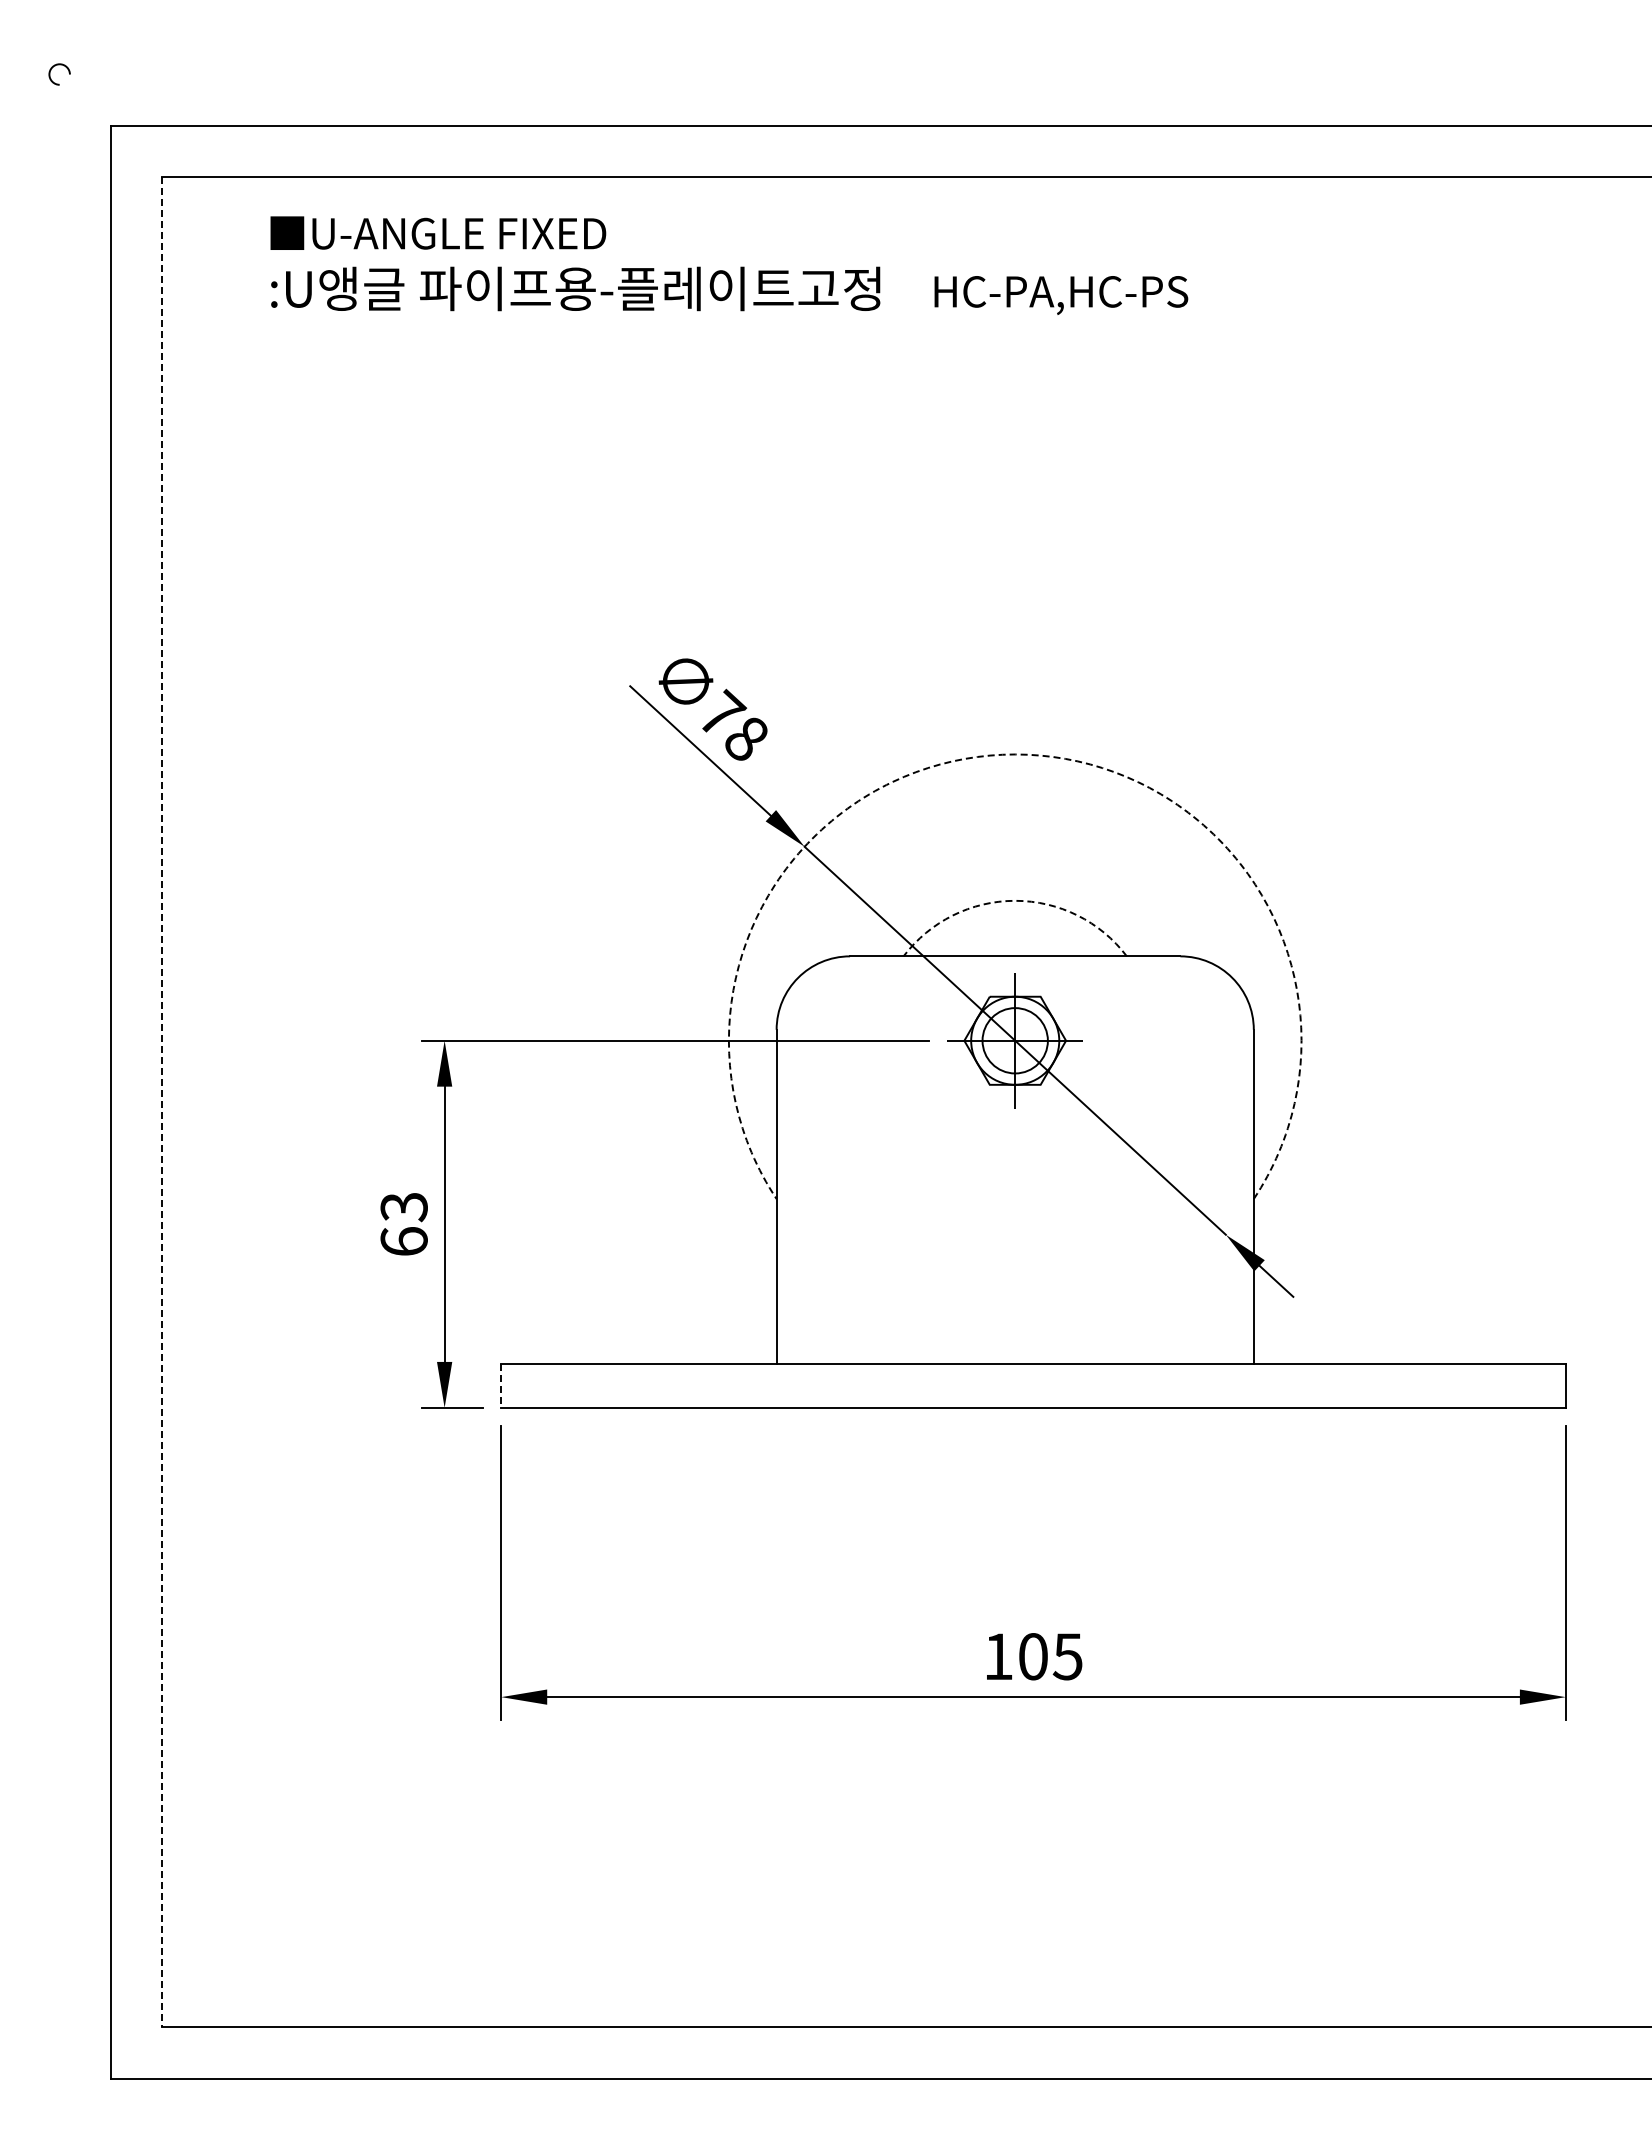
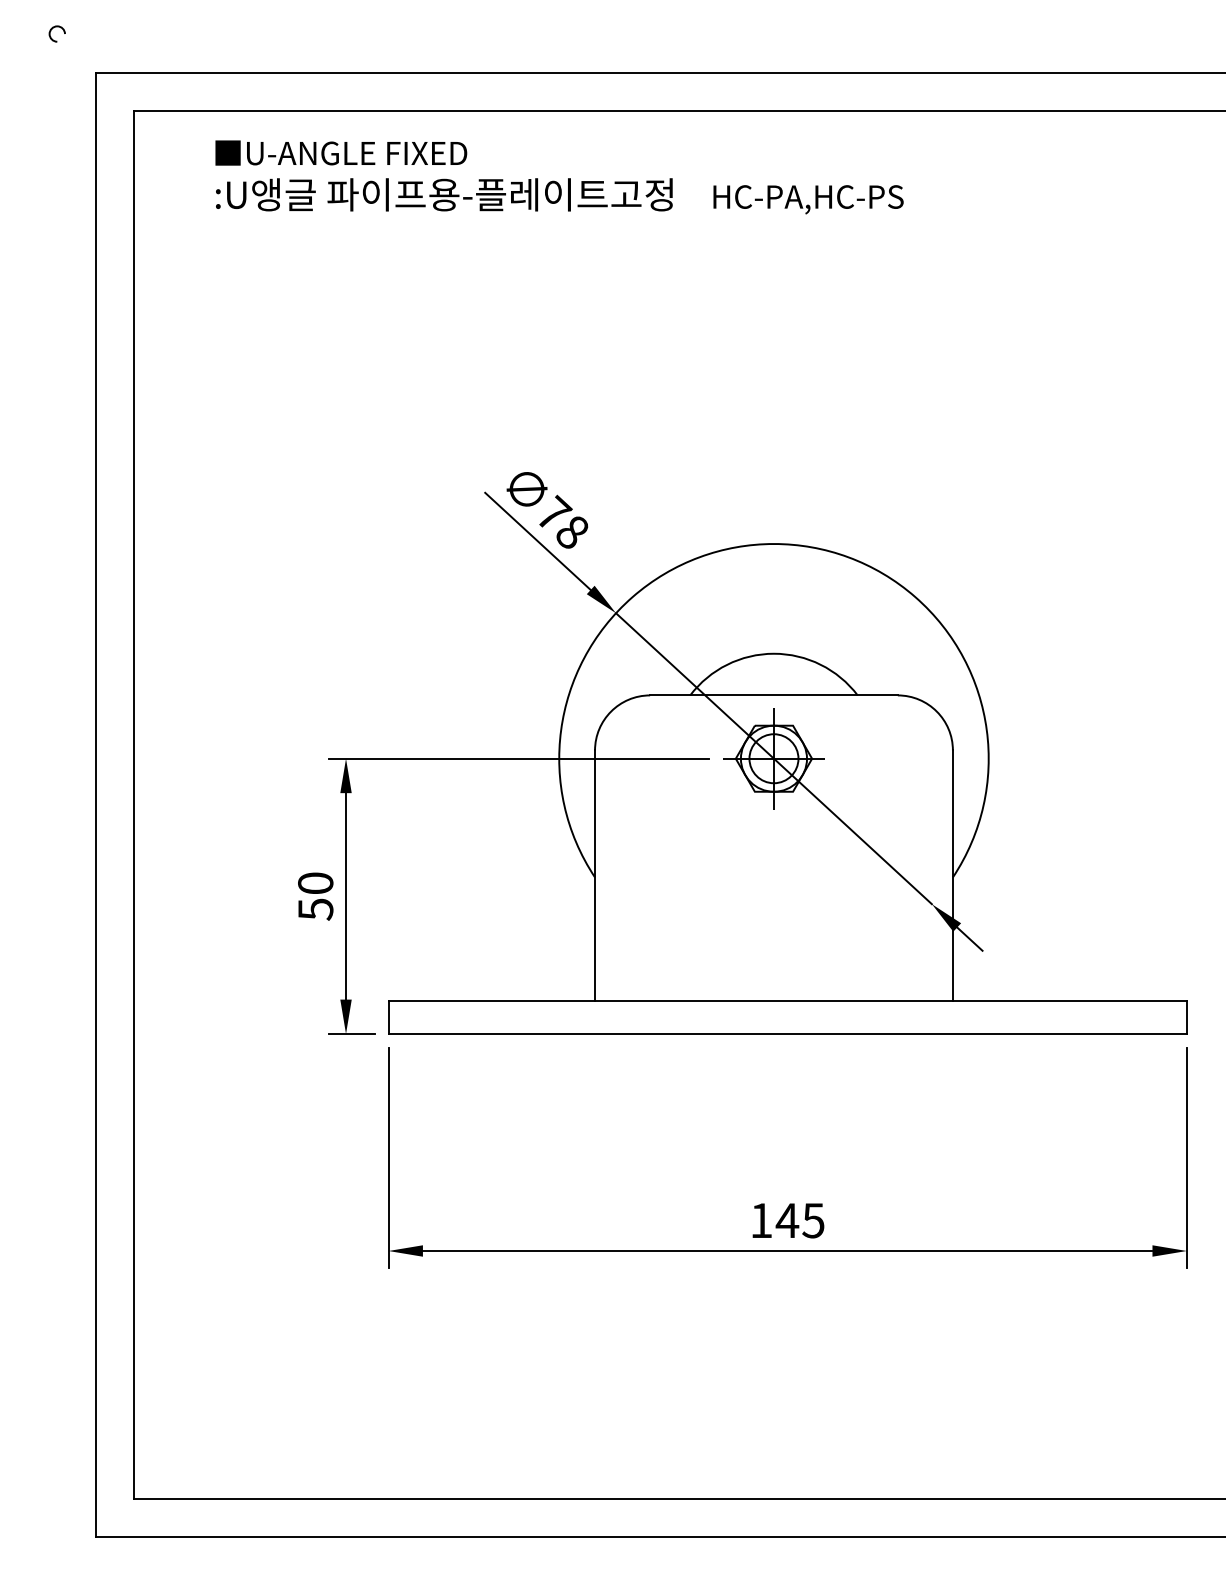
arc: (1015, 754) -> (774, 544), dashed -> solid
arc: (1015, 900) -> (774, 653), dashed -> solid
line: (162, 1102) -> (134, 805), dashed -> solid
text: (403, 1224) -> (315, 896), 63 -> 50
line: (501, 1386) -> (388, 1018), dashed -> solid
text: (1032, 1656) -> (786, 1220), 105 -> 145

